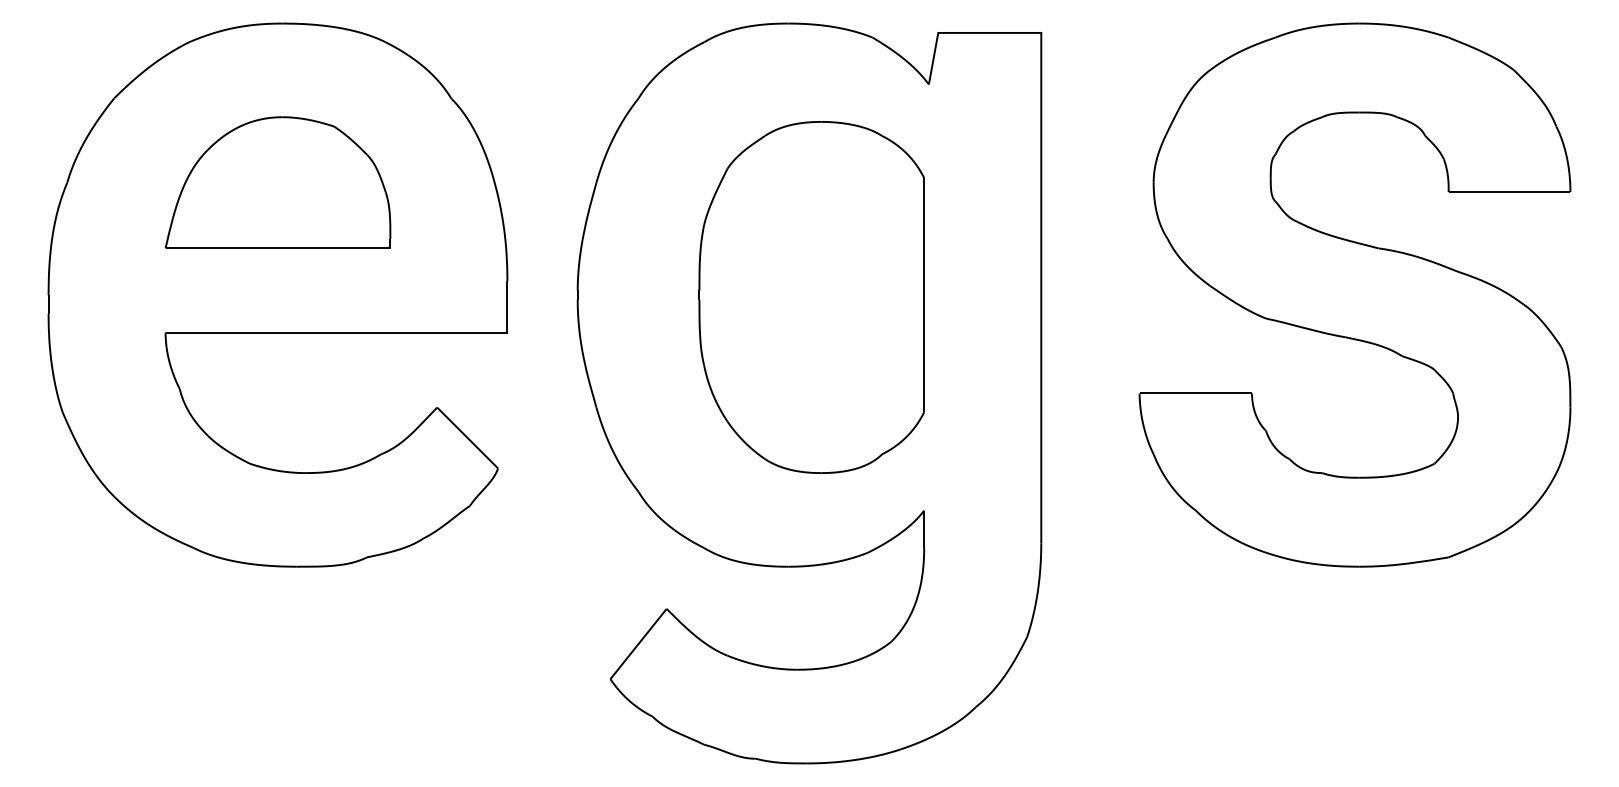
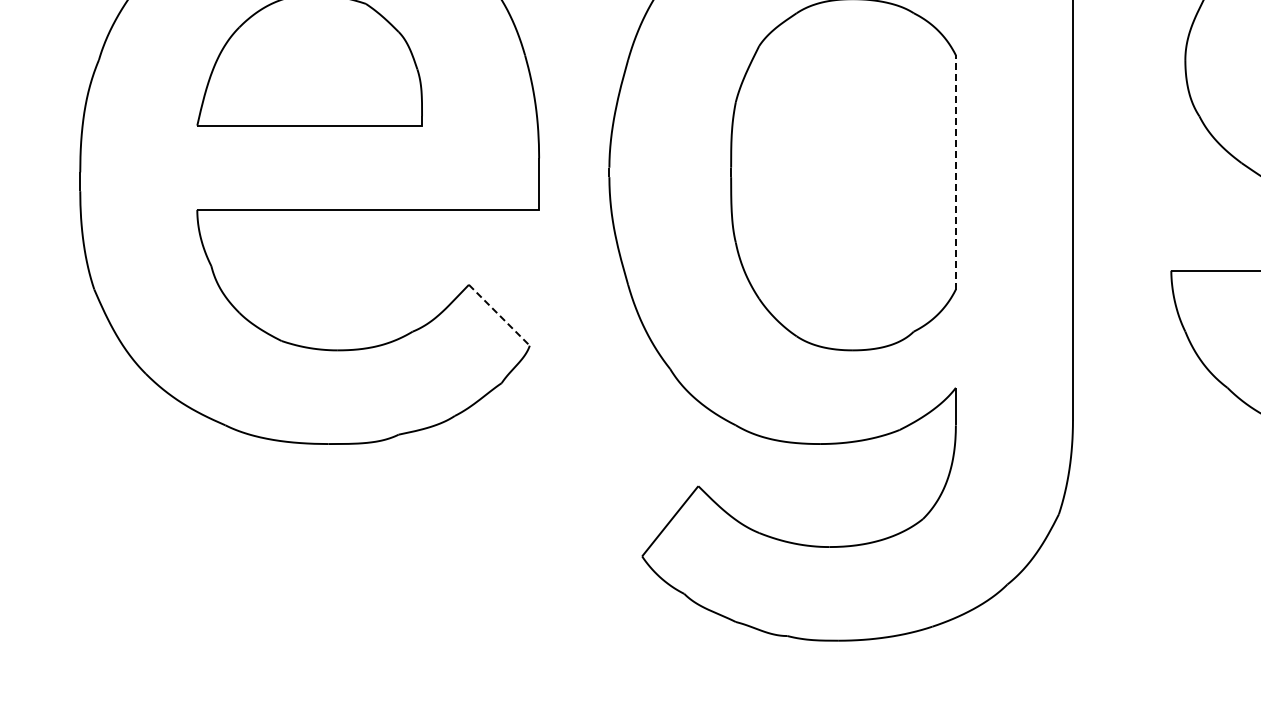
line: (924, 294) -> (956, 171), solid -> dashed
line: (468, 438) -> (500, 315), solid -> dashed

